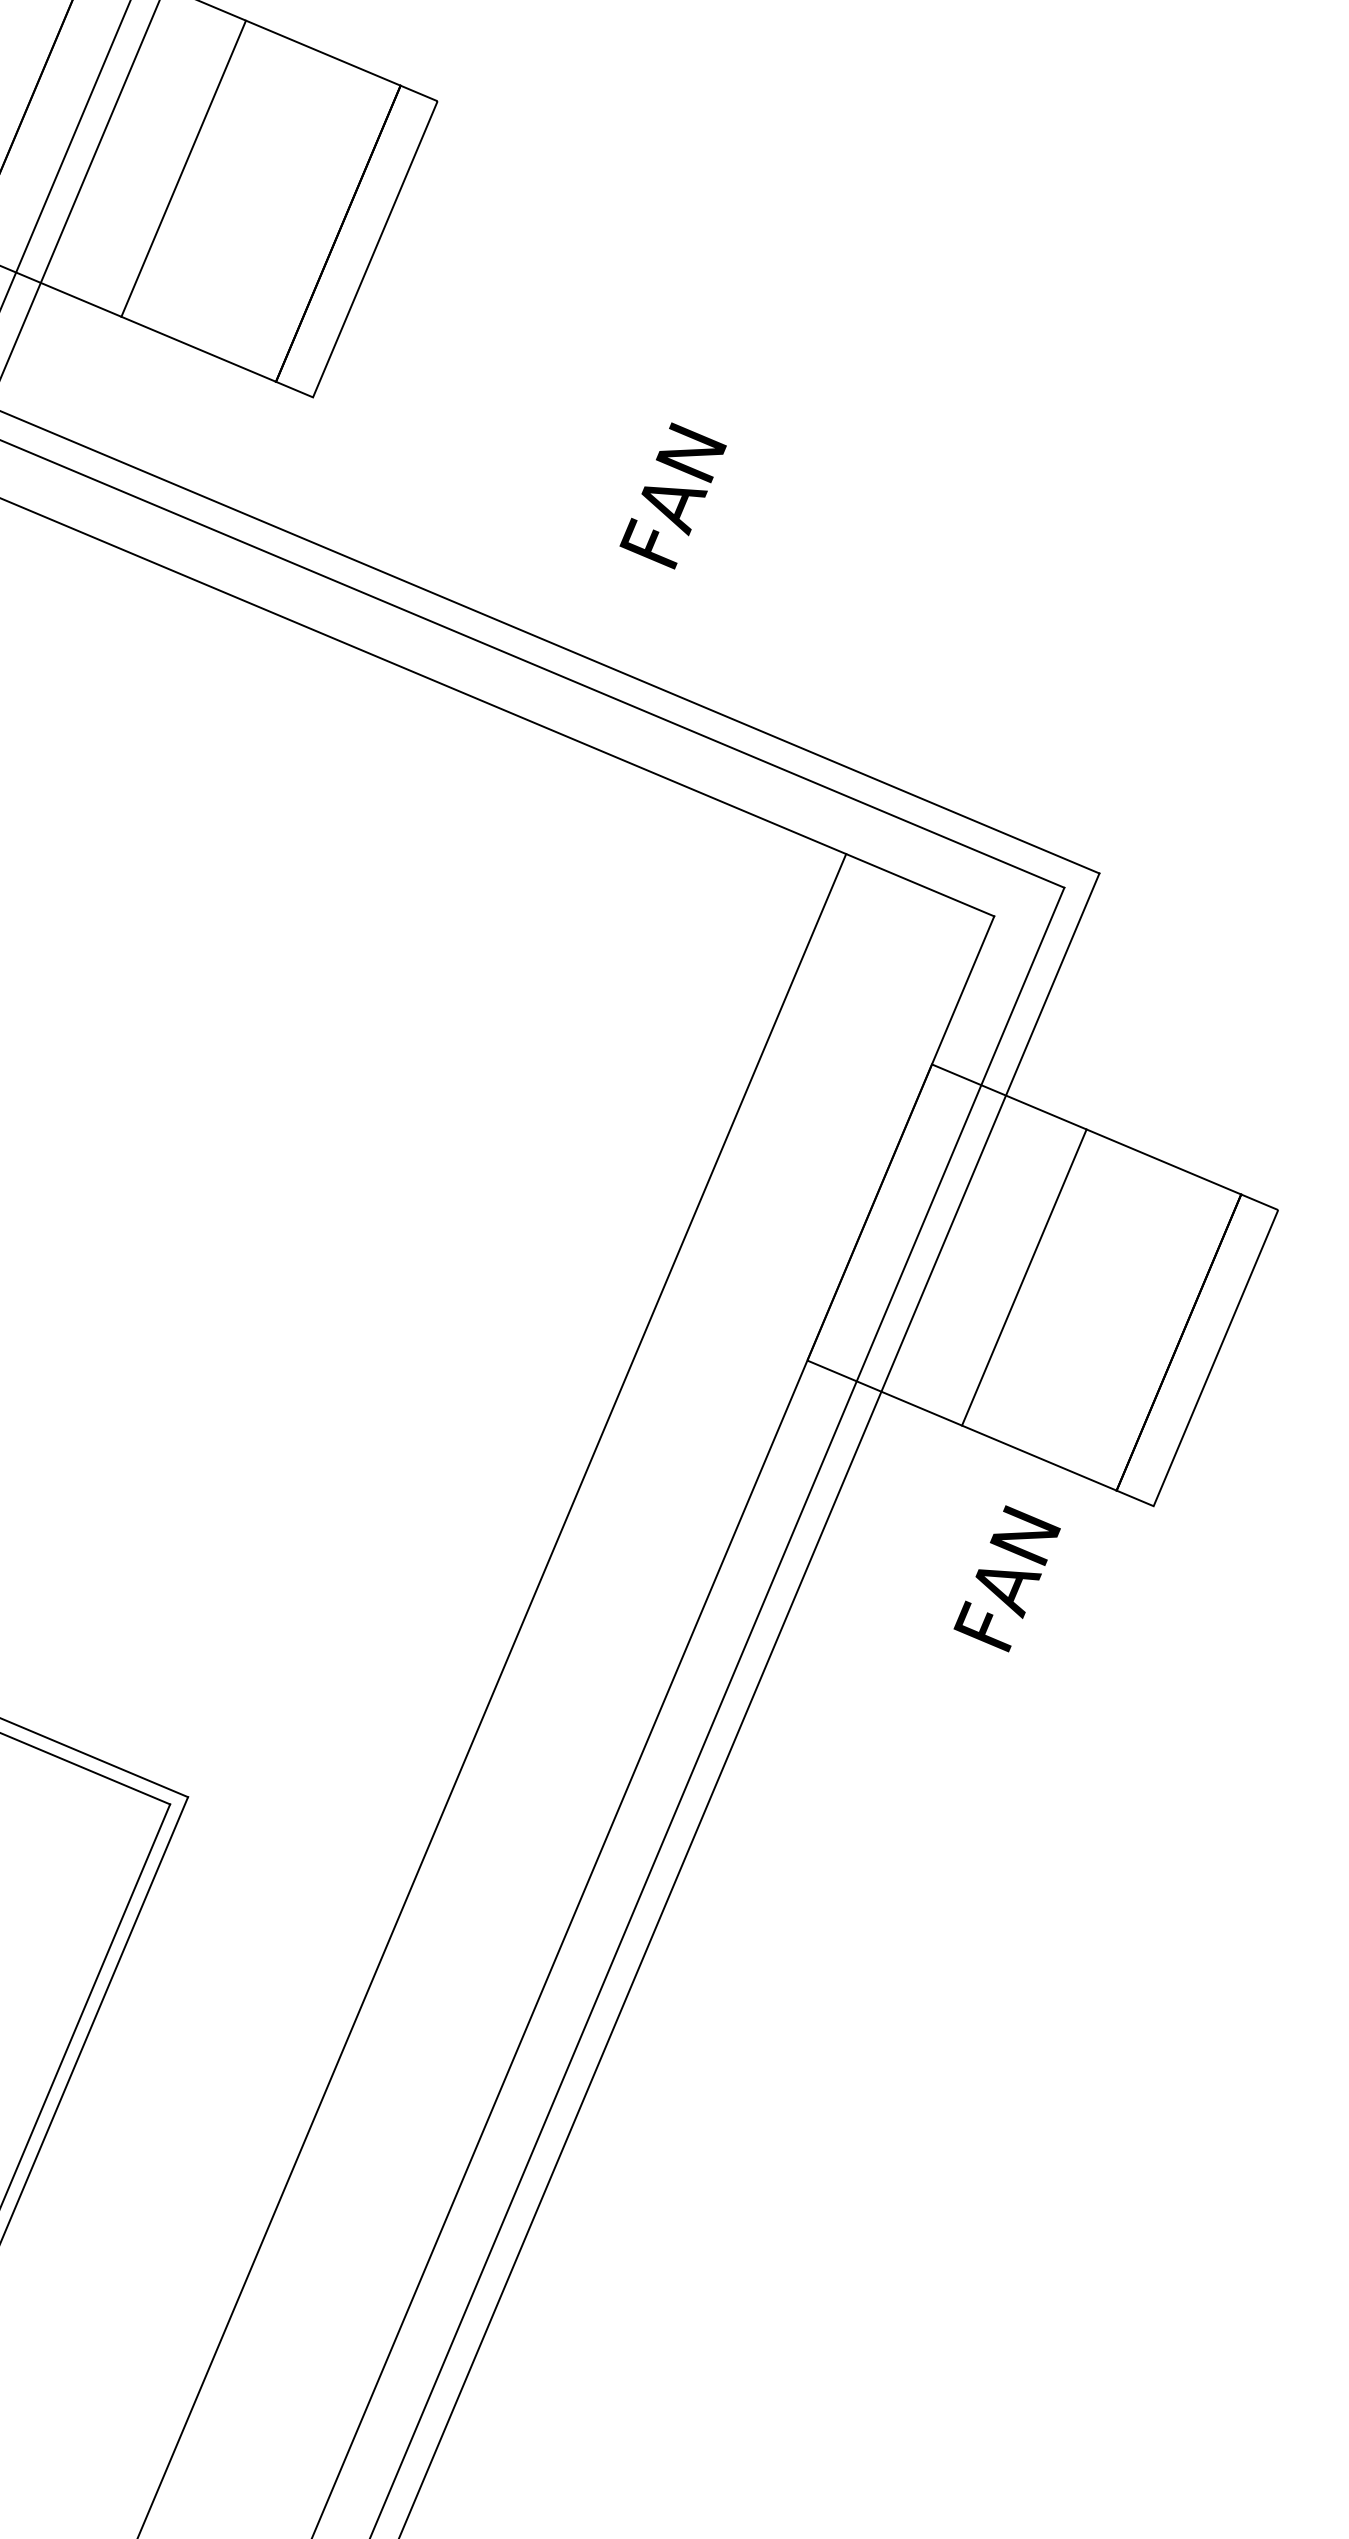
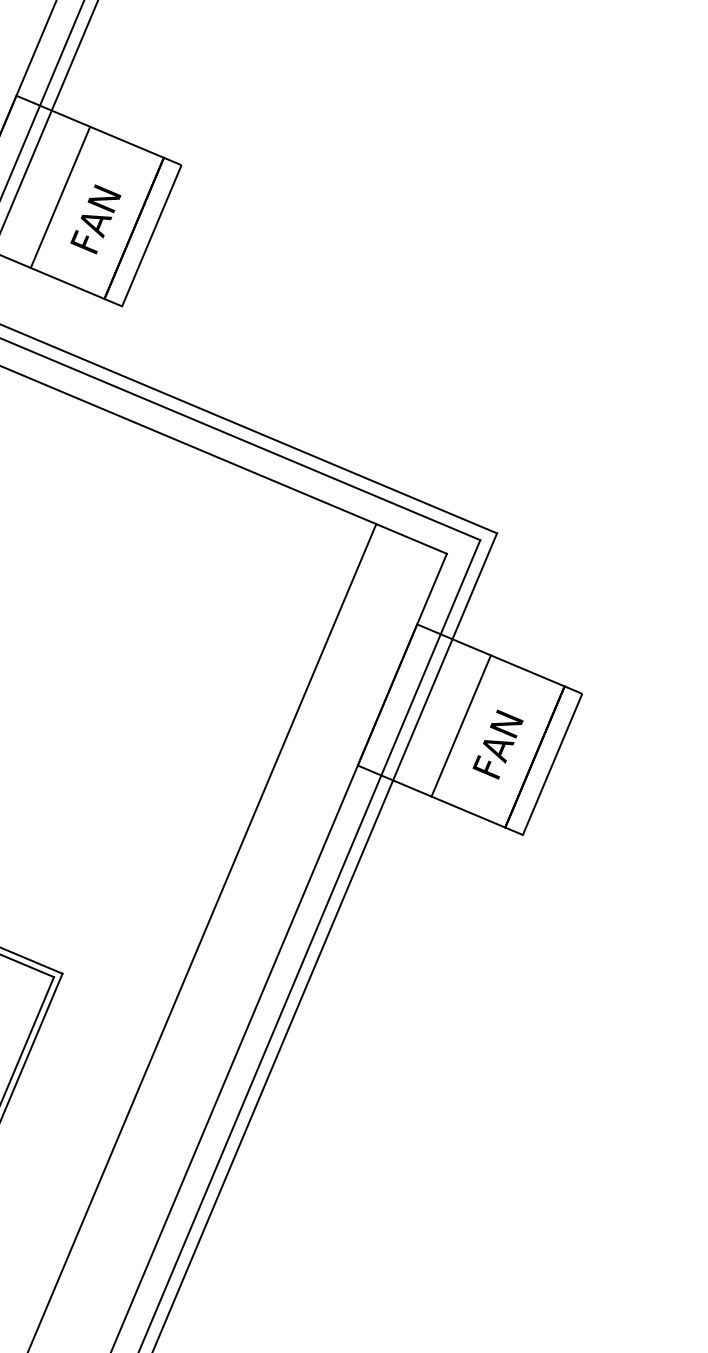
text: (672, 496) -> (95, 219), moved
text: (1005, 1578) -> (497, 744), moved

